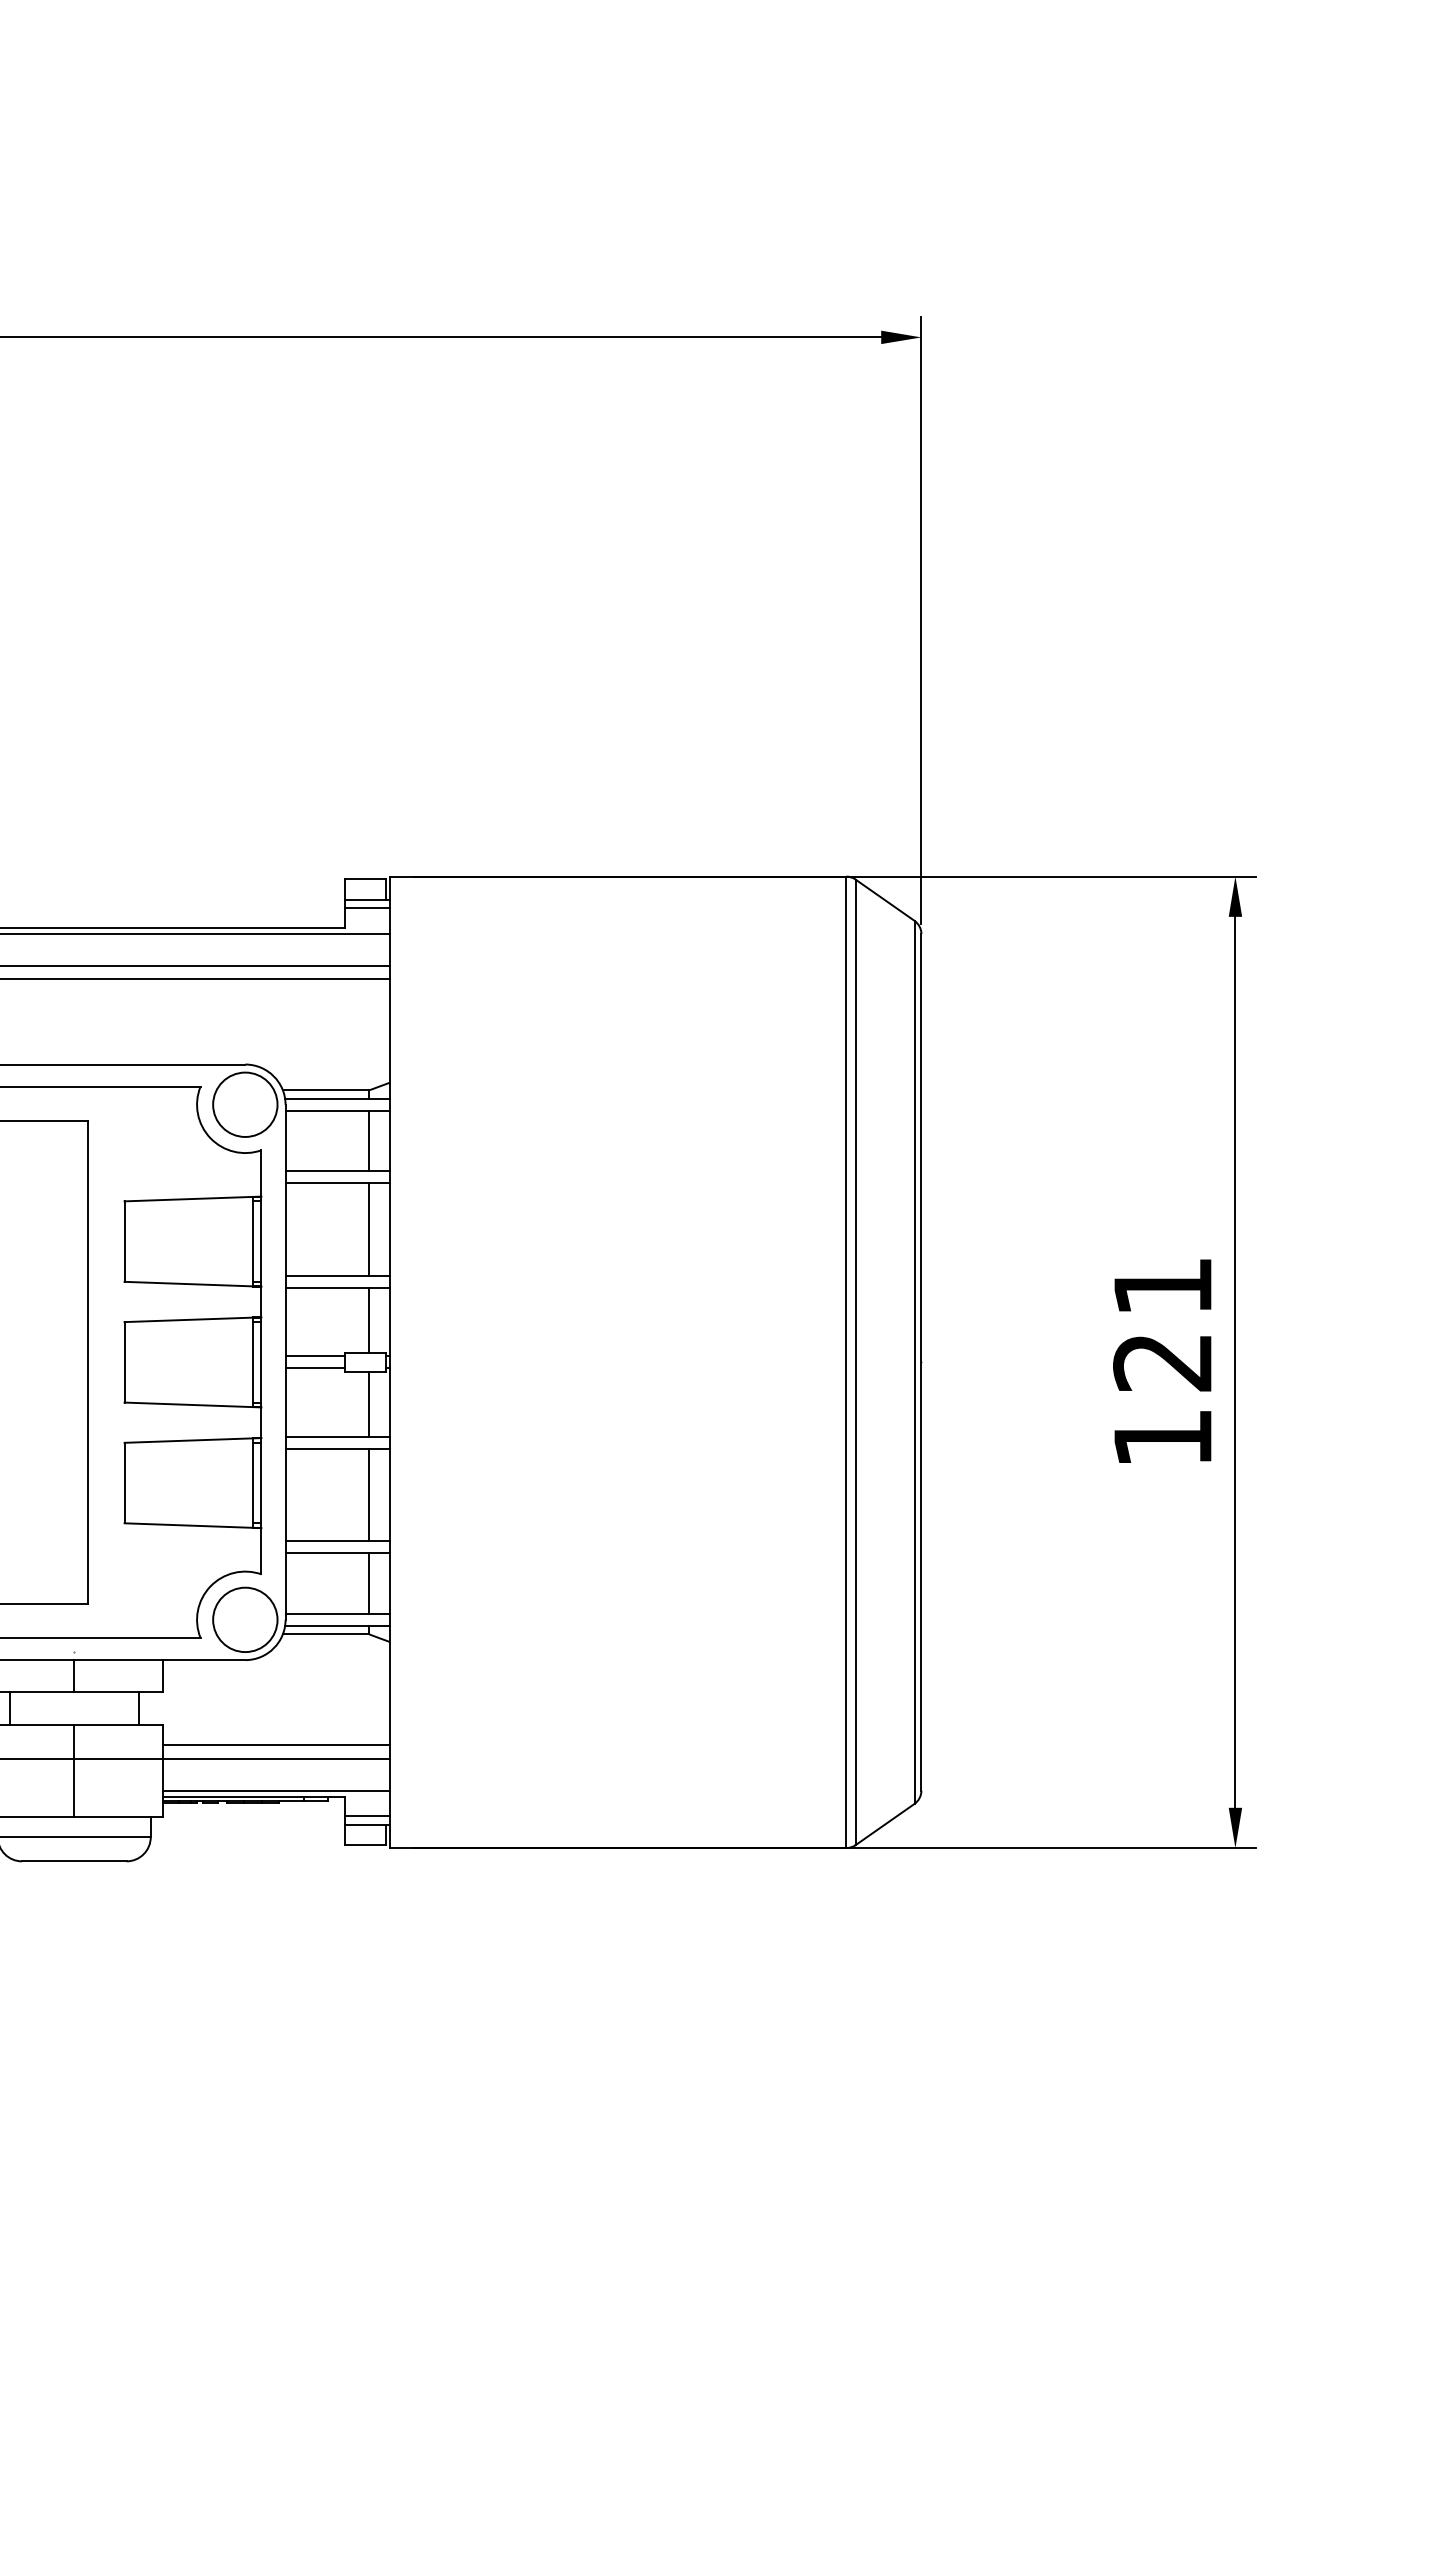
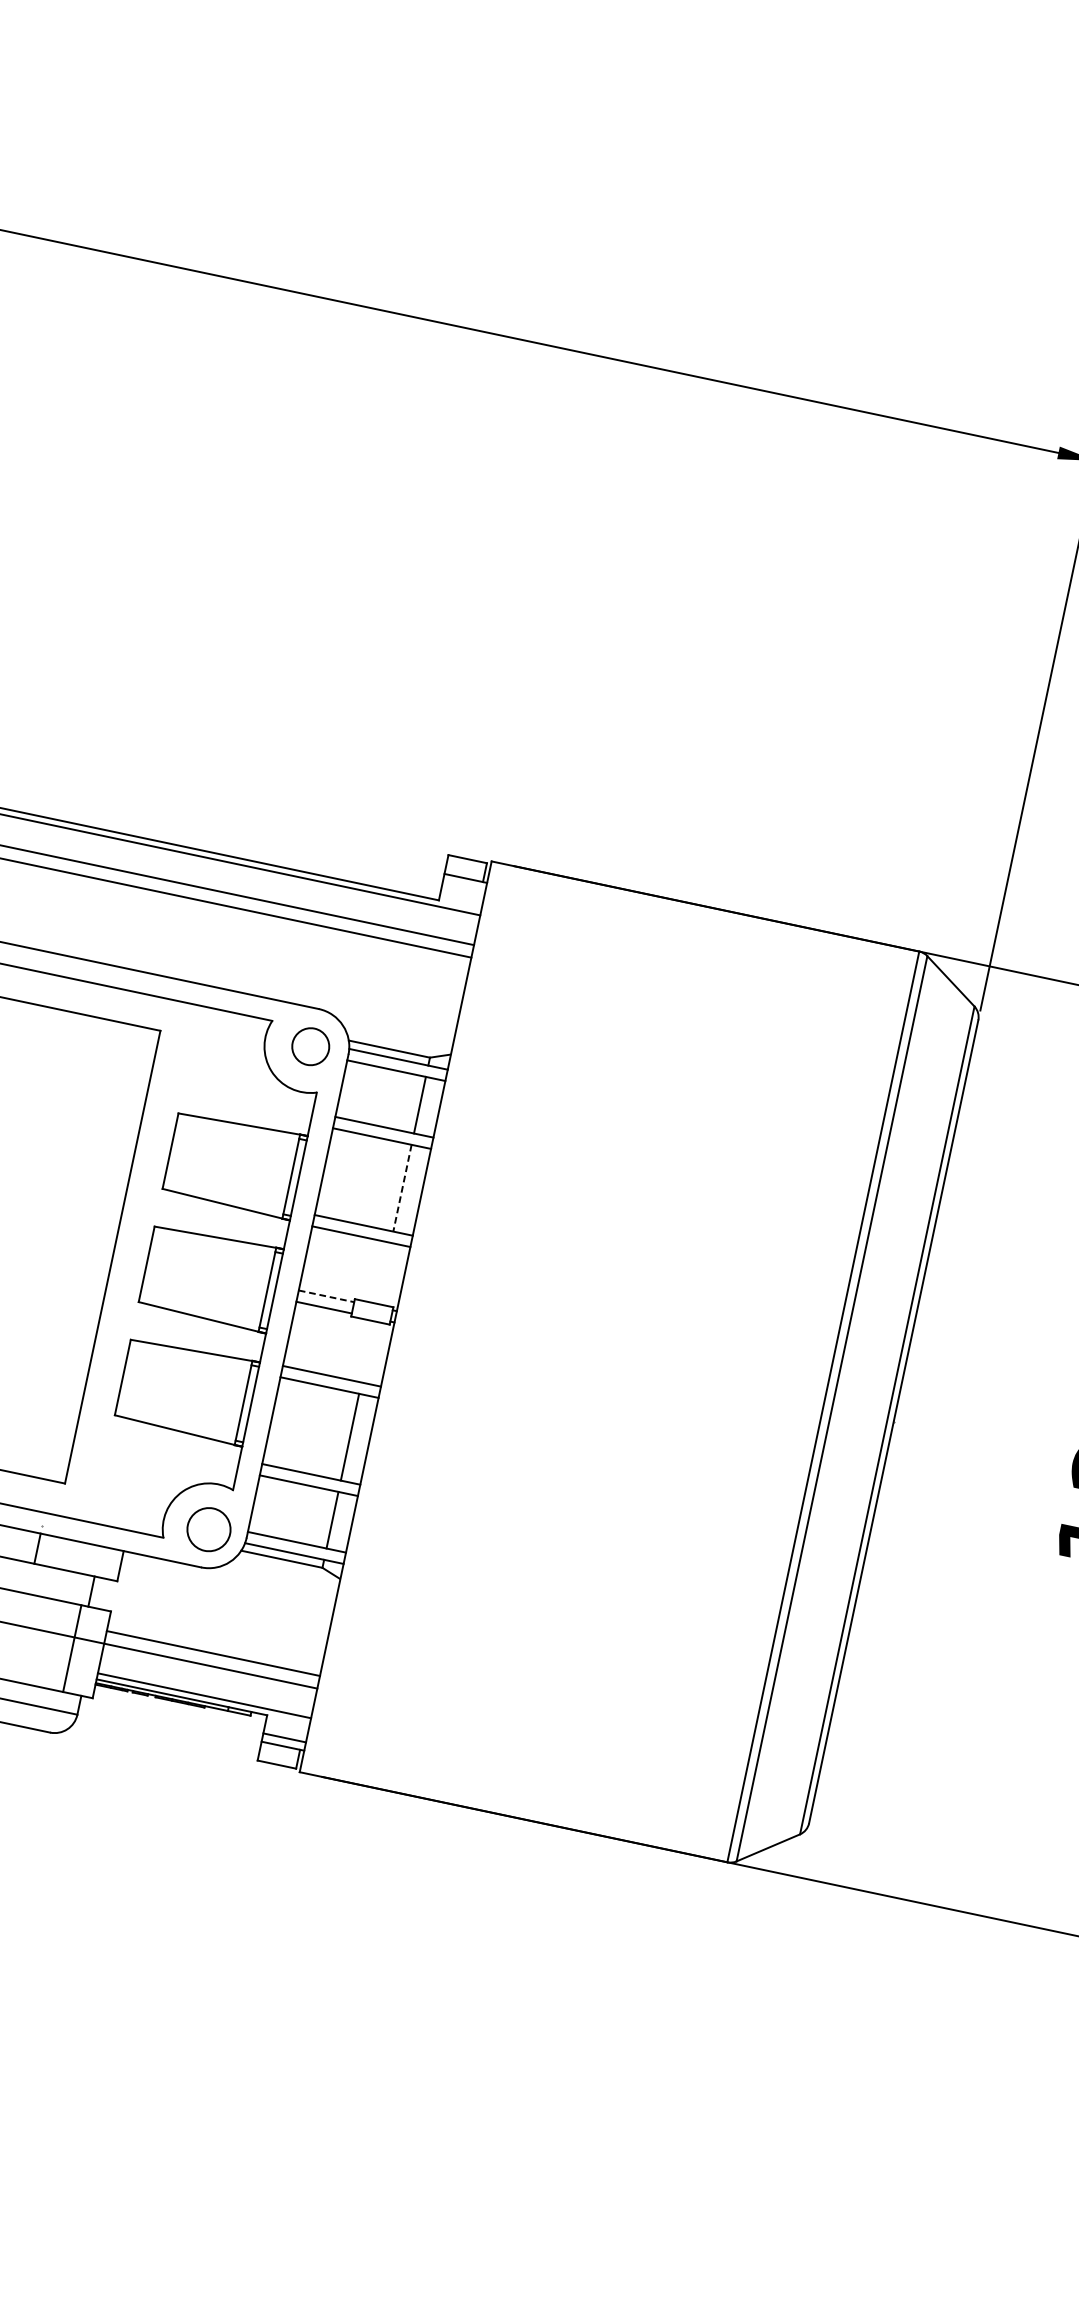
line: (367, 908) -> (464, 886), removed
circle: (245, 1104) -> (310, 1046), size x0.6
line: (369, 1230) -> (402, 1189), solid -> dashed
line: (369, 1320) -> (384, 1273), removed
line: (315, 1356) -> (326, 1296), solid -> dashed
line: (369, 1403) -> (368, 1351), removed
circle: (245, 1619) -> (209, 1529), size x0.7
line: (74, 1770) -> (72, 1648), moved

